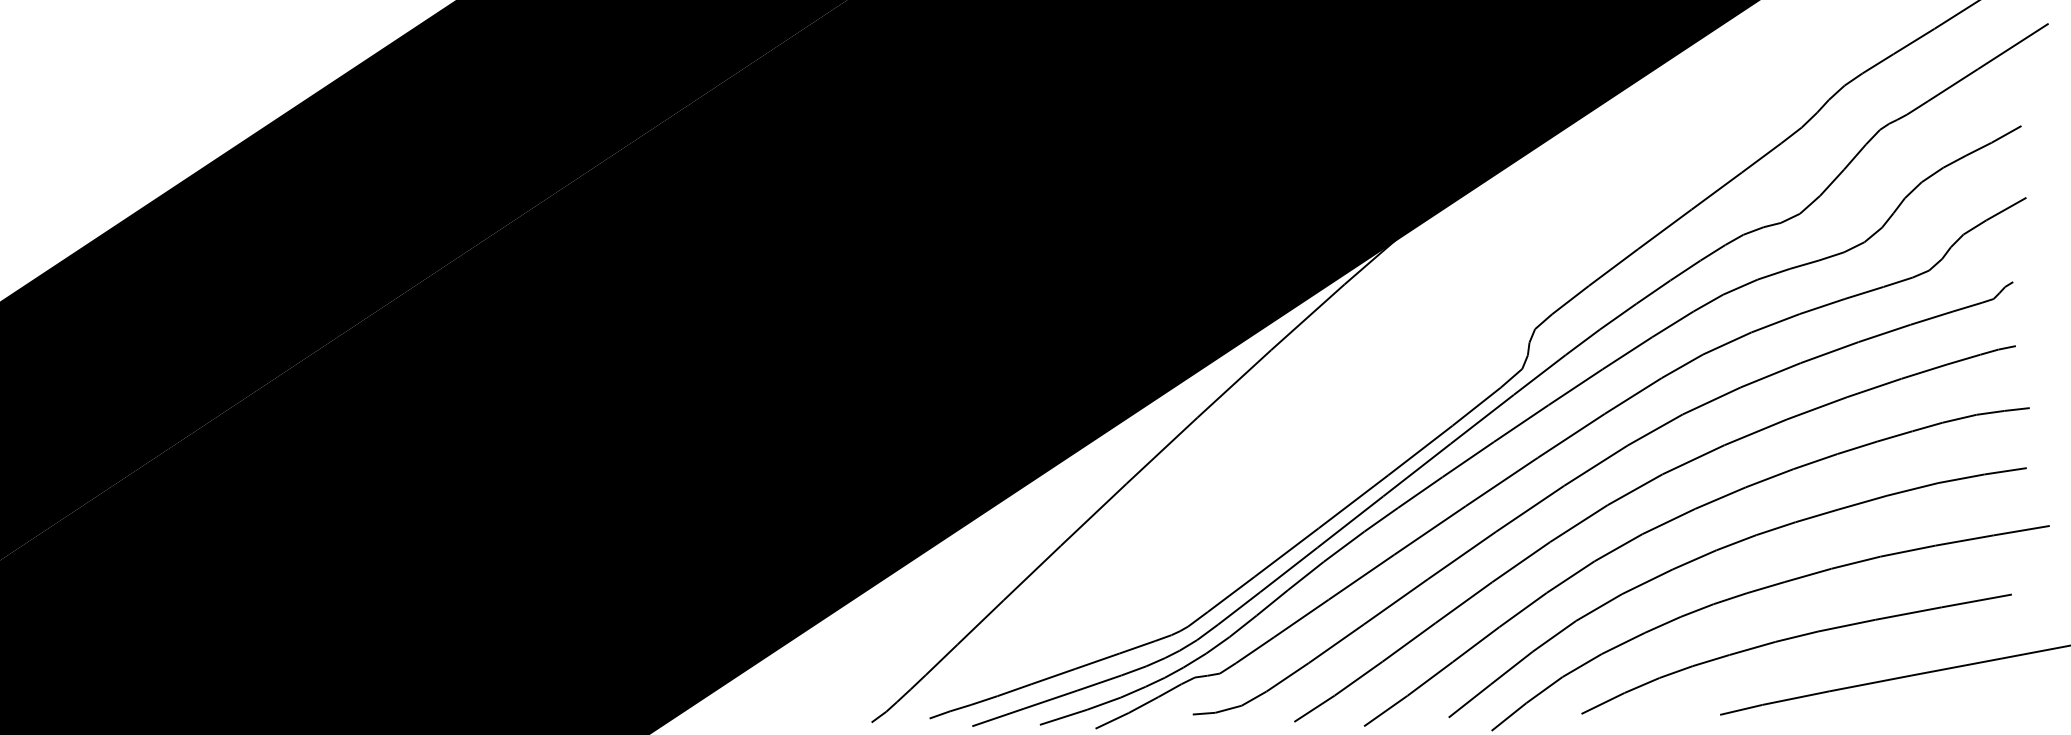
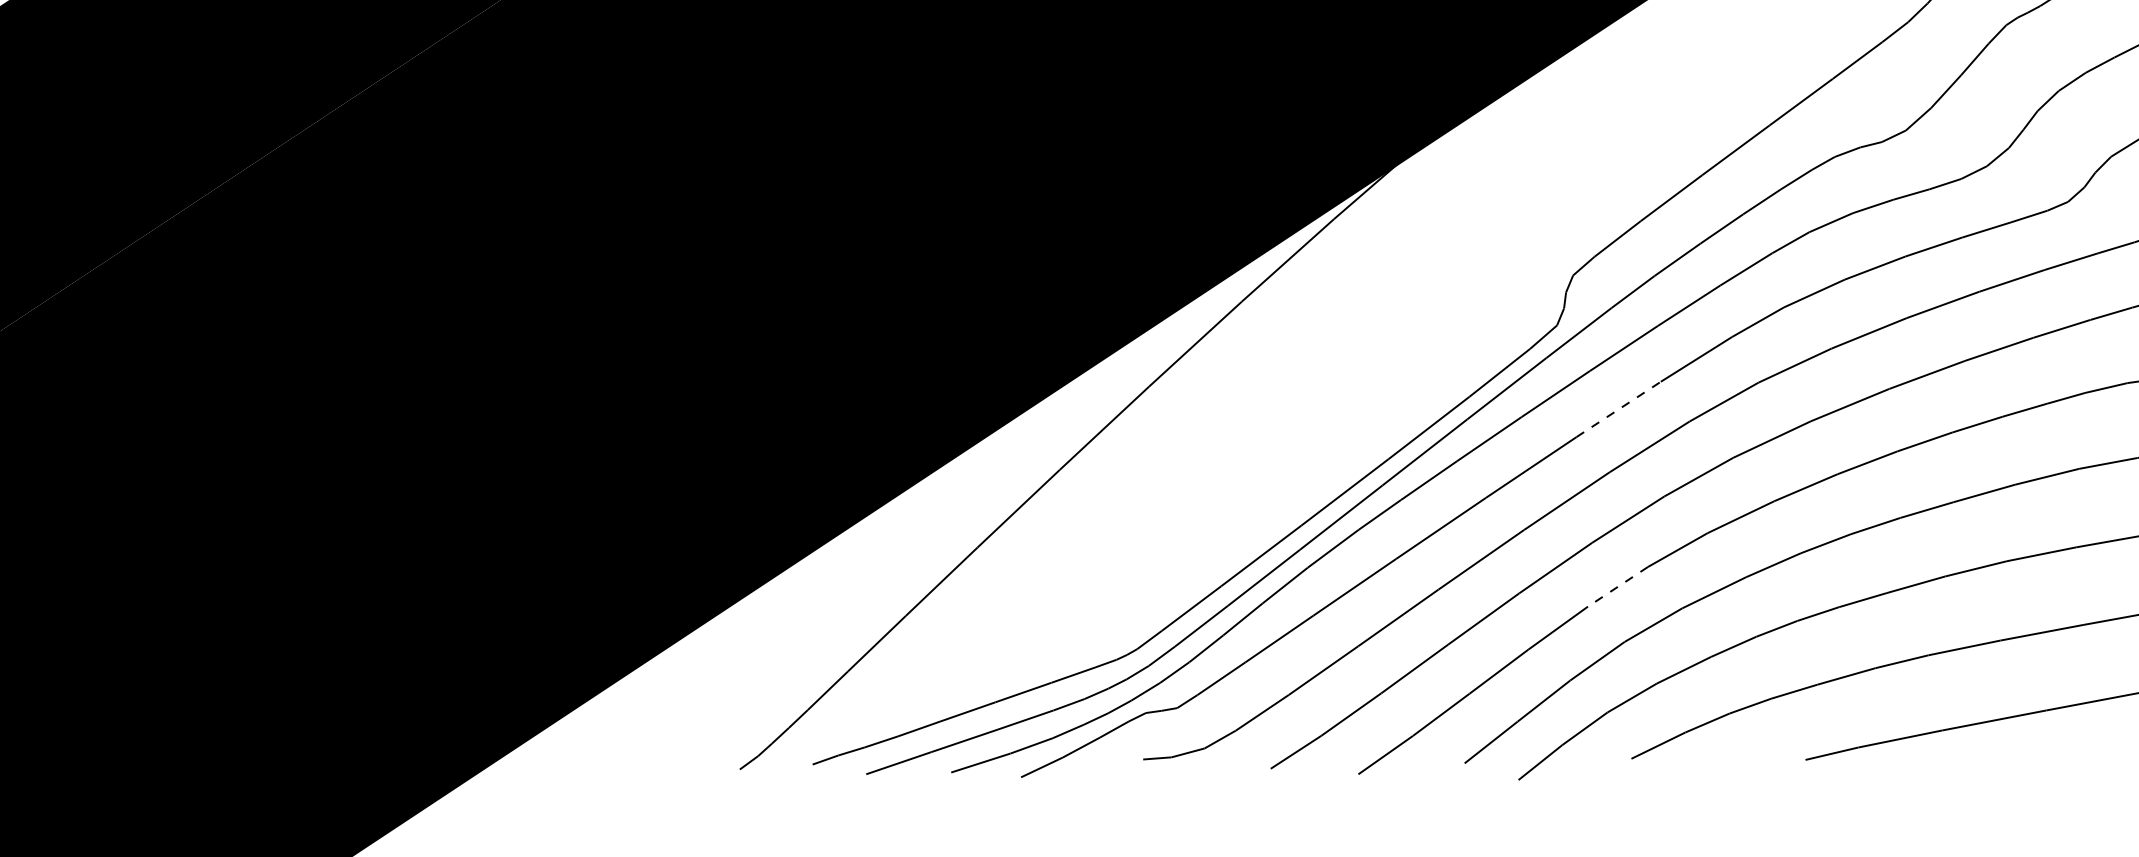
line: (1571, 435) -> (1618, 409), solid -> dashed
line: (1570, 577) -> (1617, 587), solid -> dashed

